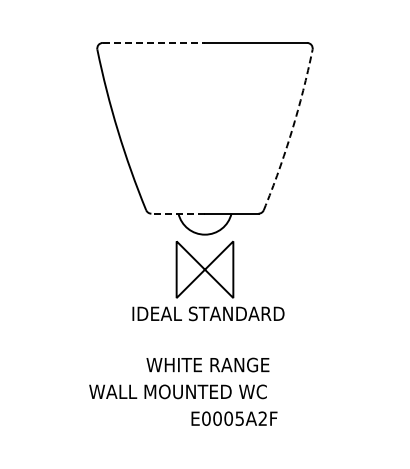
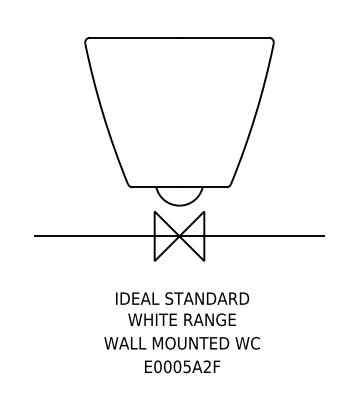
line: (154, 42) -> (135, 37), dashed -> solid
arc: (291, 131) -> (255, 115), dashed -> solid
line: (178, 213) -> (156, 187), dashed -> solid
line: (204, 269) -> (179, 236), added
text: (208, 313) -> (182, 298), moved
text: (177, 391) -> (181, 342), moved
text: (234, 418) -> (182, 366), moved

